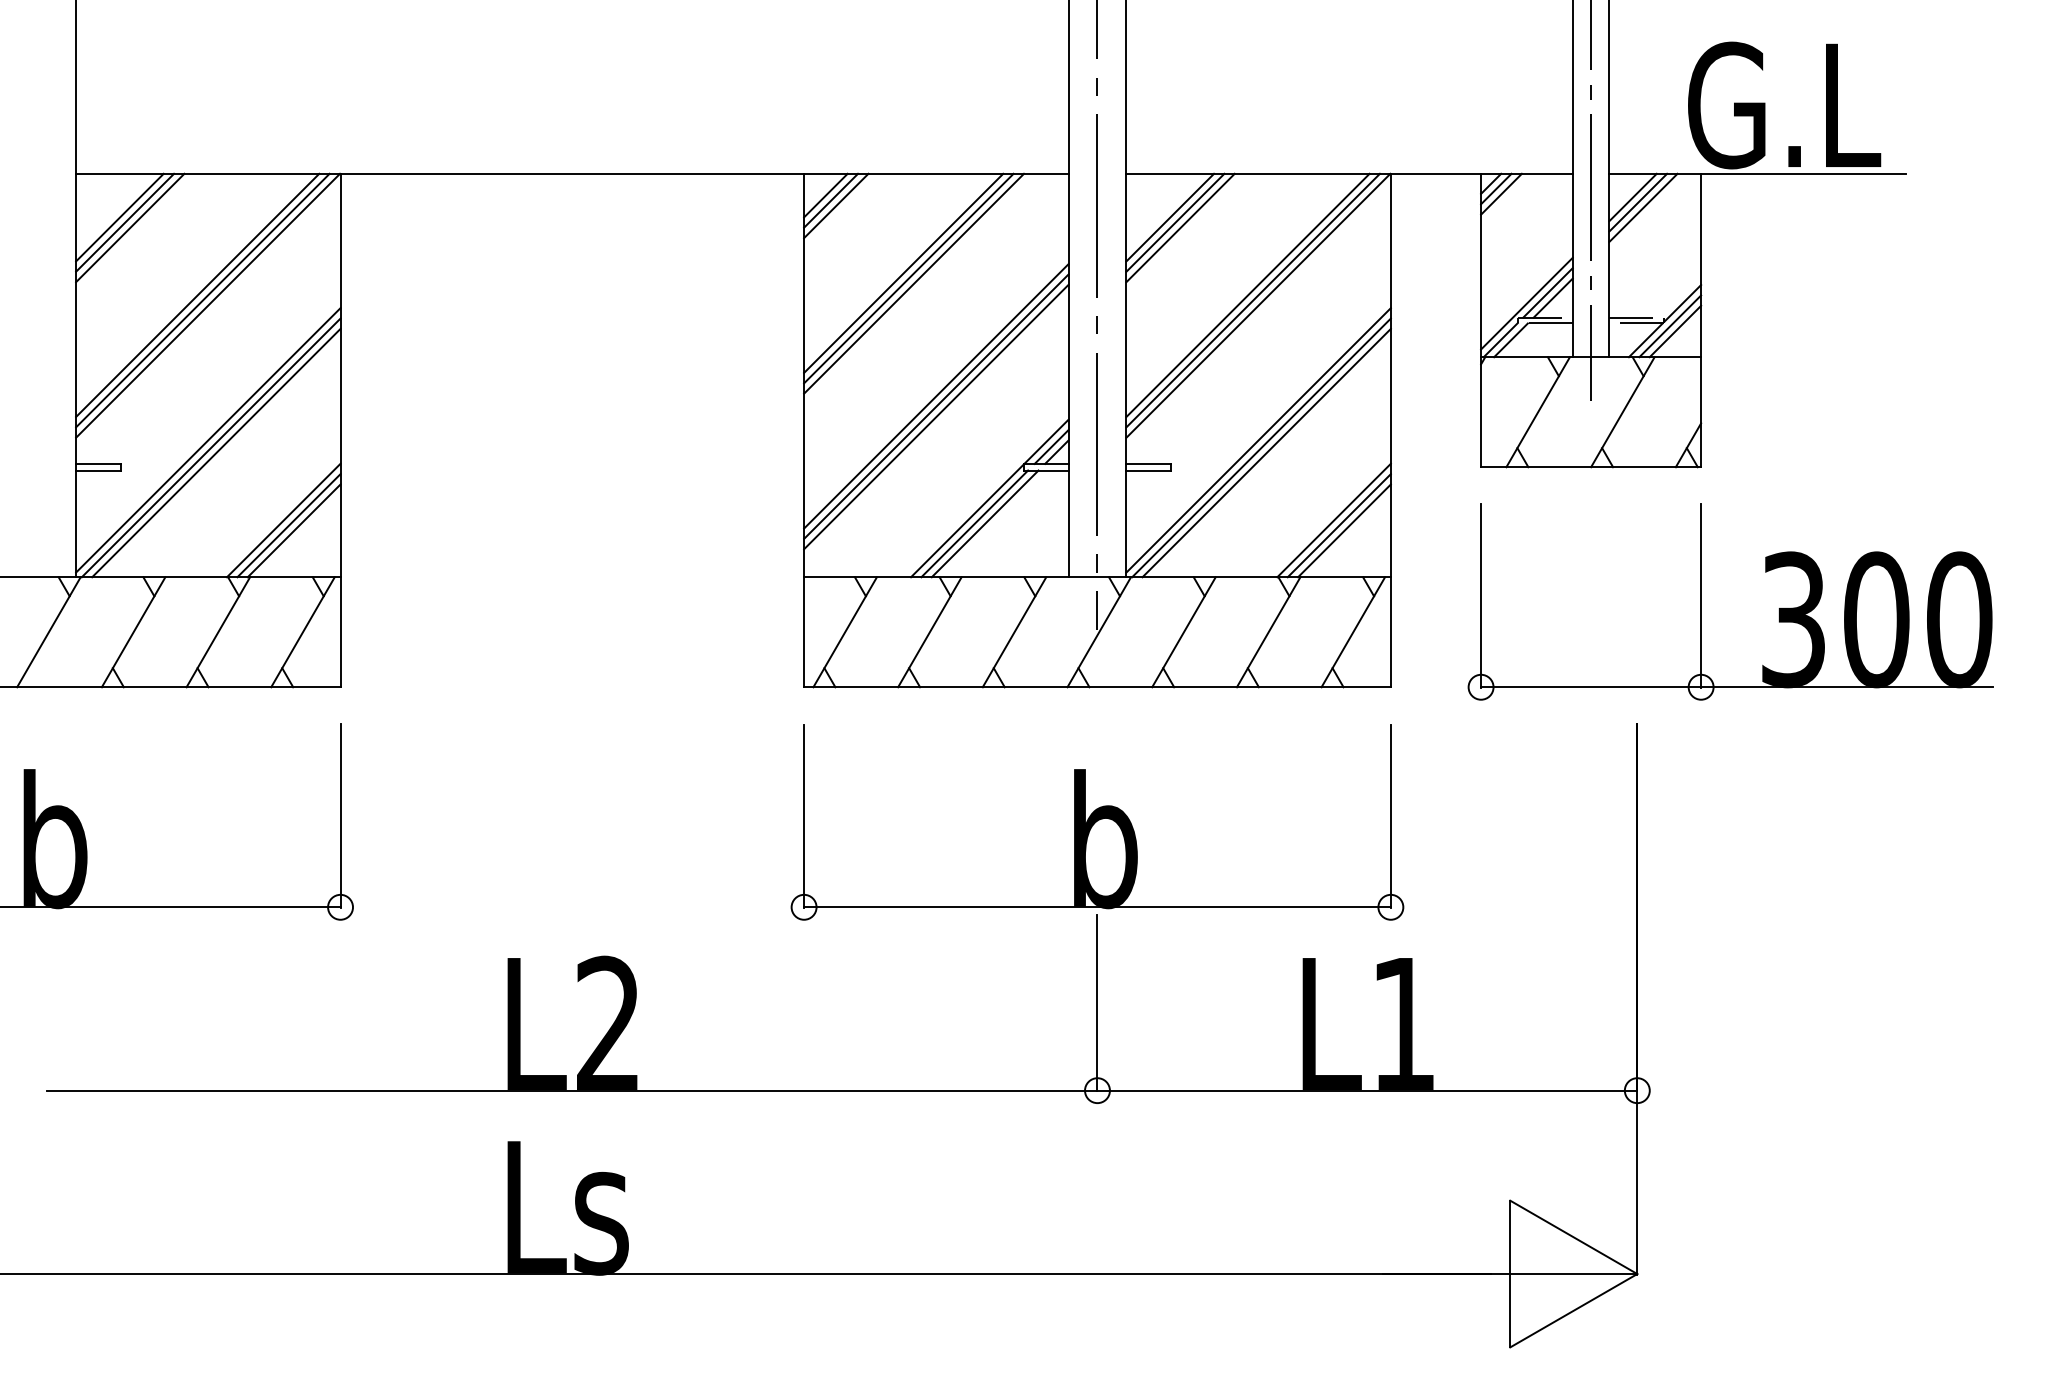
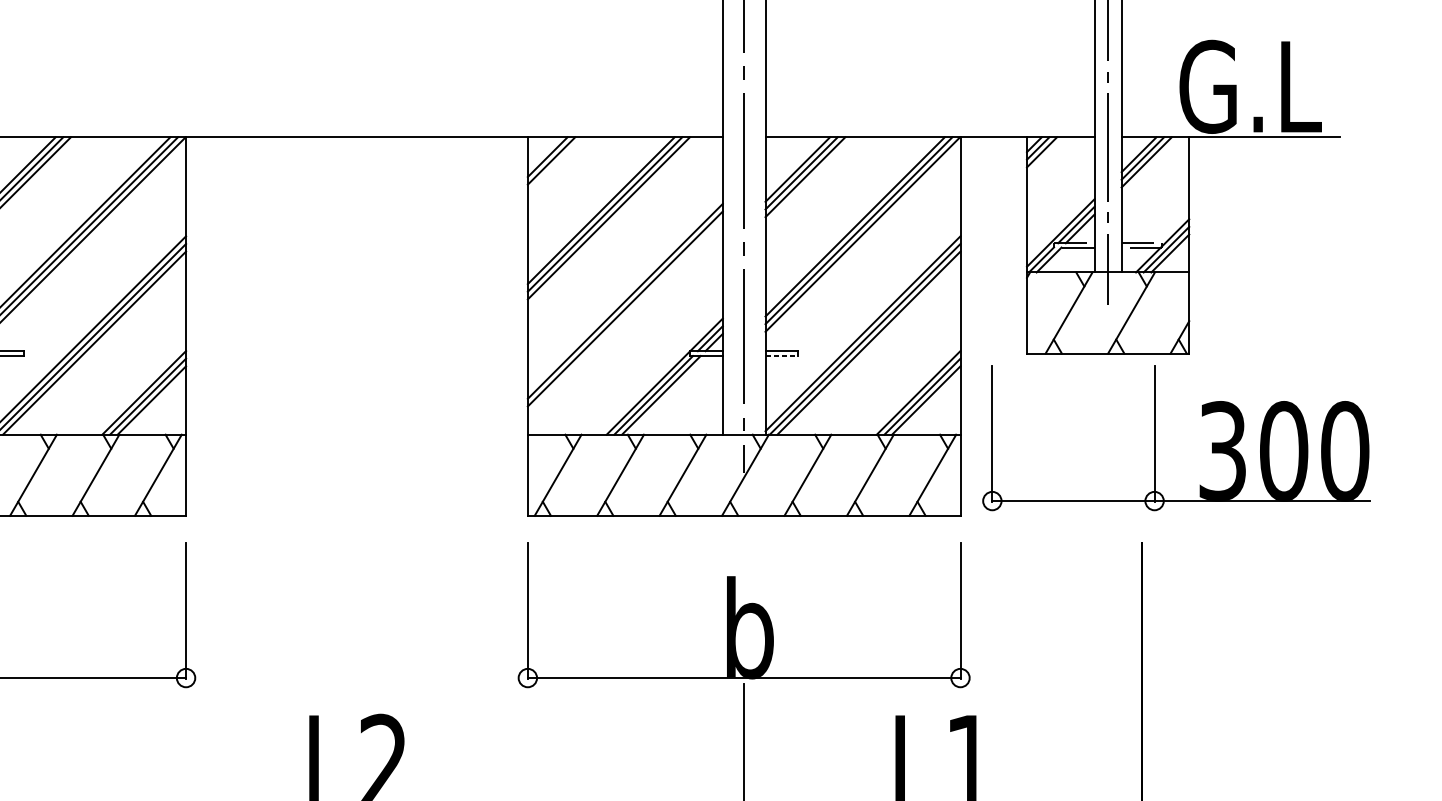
line: (825, 195) -> (543, 153), removed
line: (936, 416) -> (625, 316), removed
line: (1149, 470) -> (782, 356), solid -> dashed
part: (1701, 601) -> (1154, 437), moved

